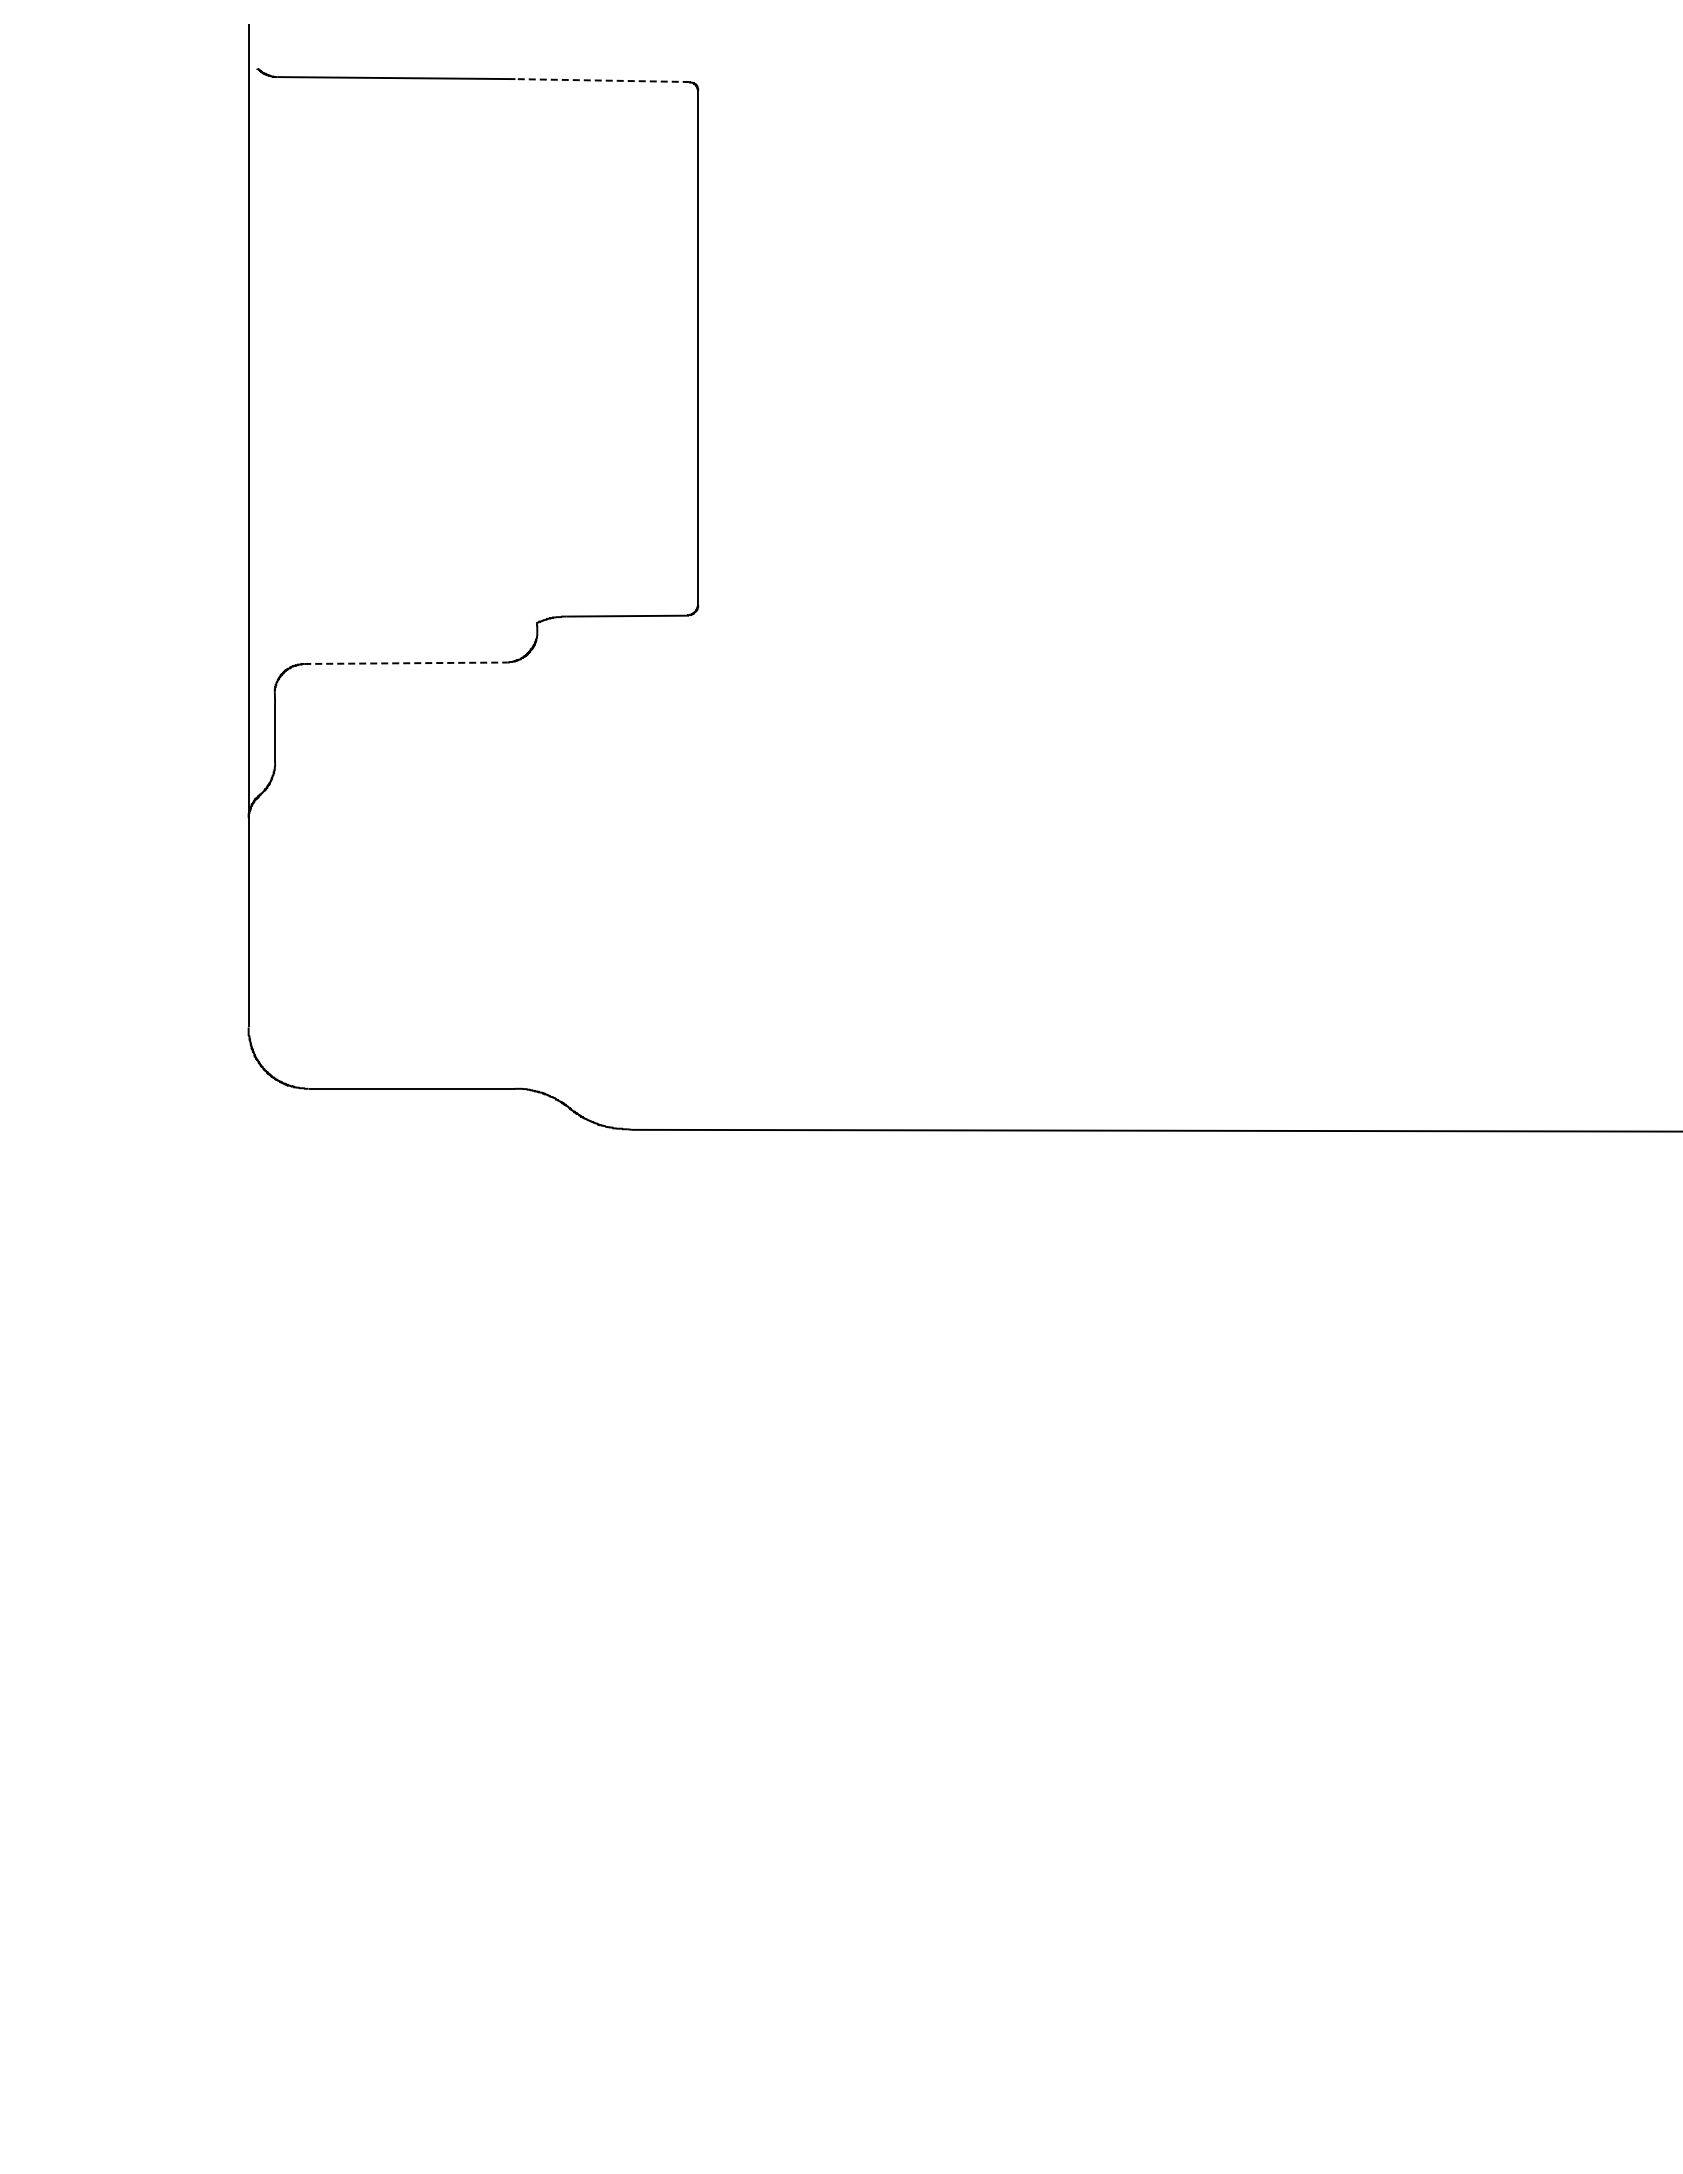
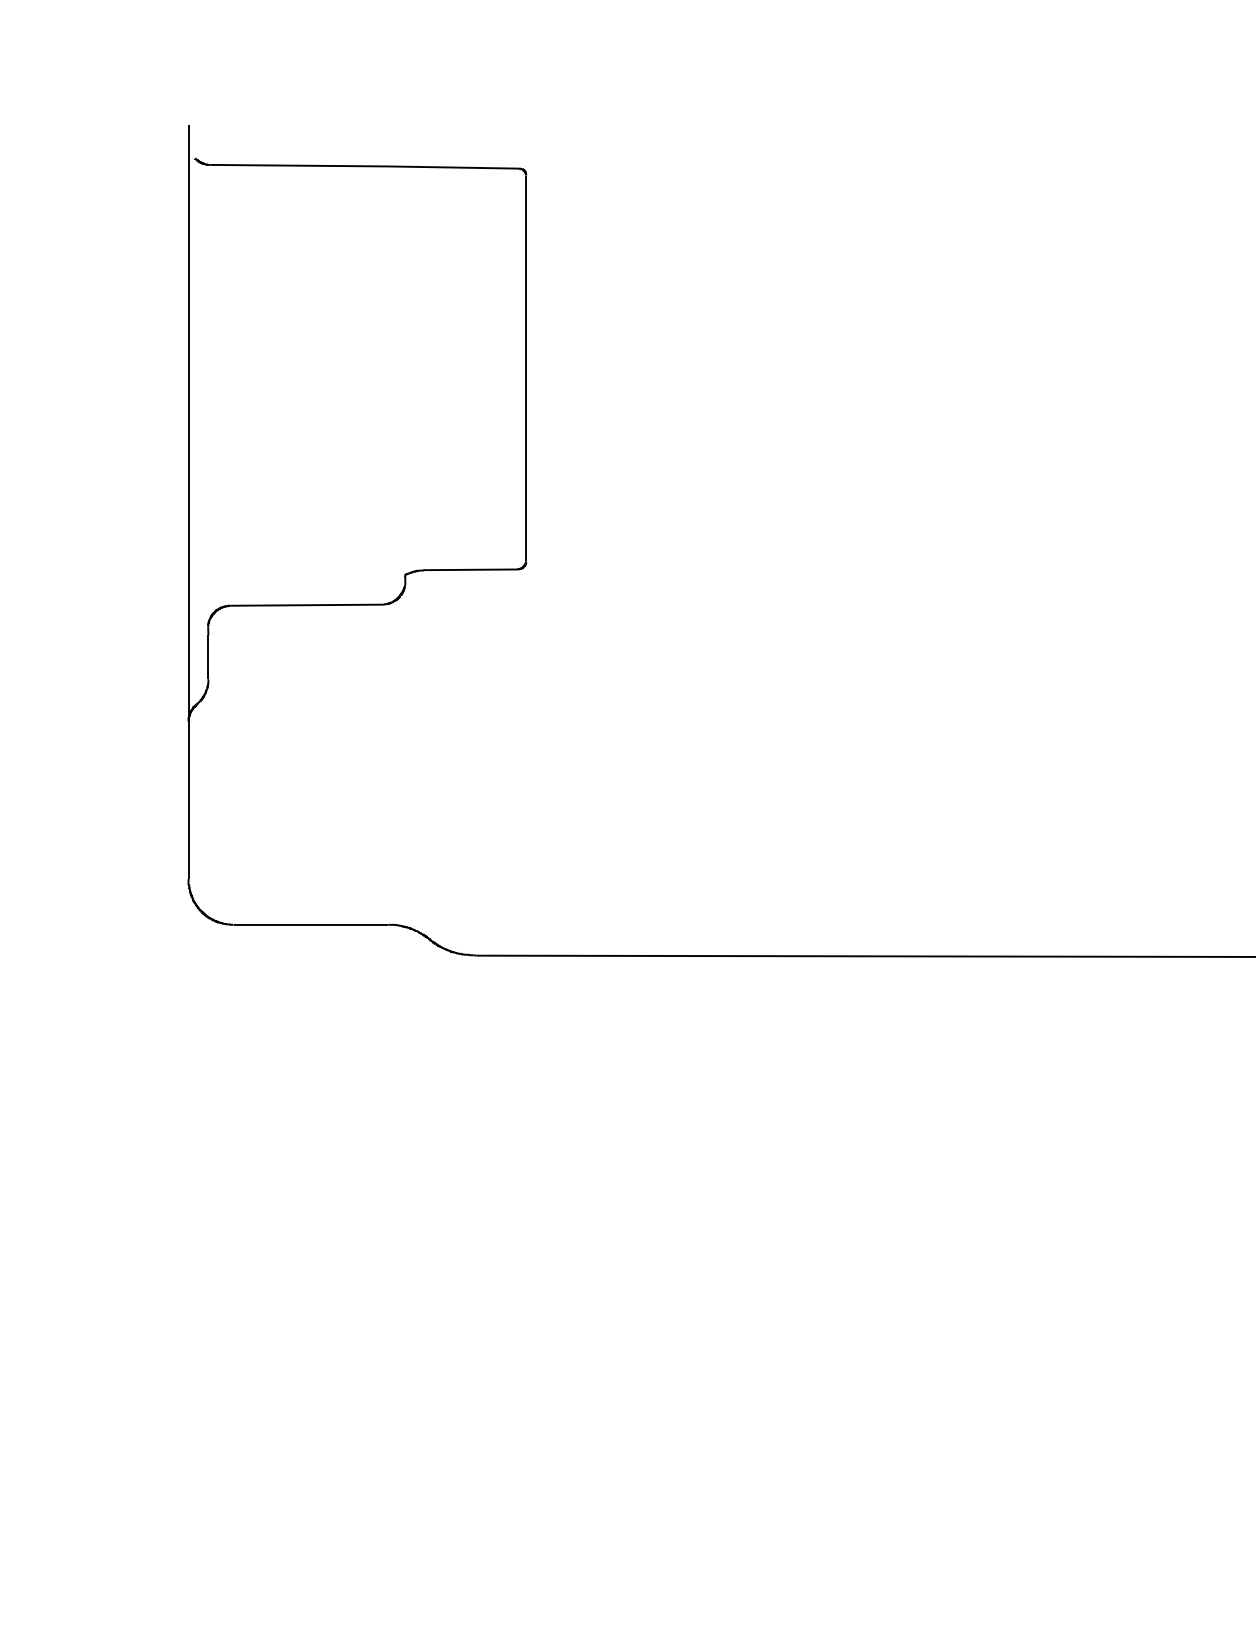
line: (602, 80) -> (454, 167), dashed -> solid
line: (405, 663) -> (306, 605), dashed -> solid

